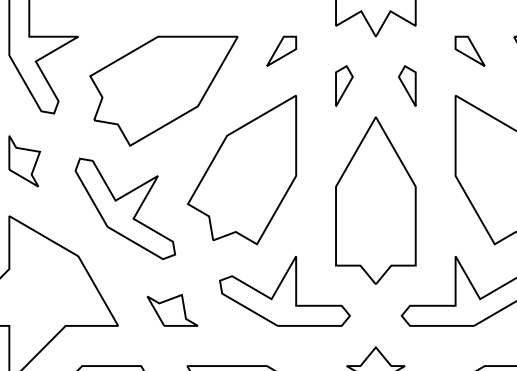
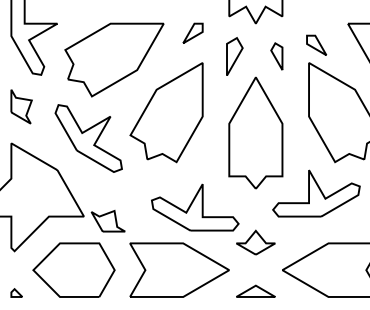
part: (469, 49) -> (316, 44), moved
part: (343, 85) -> (234, 56), size x1.4
part: (285, 291) -> (195, 207), moved
part: (171, 310) -> (107, 221), moved

